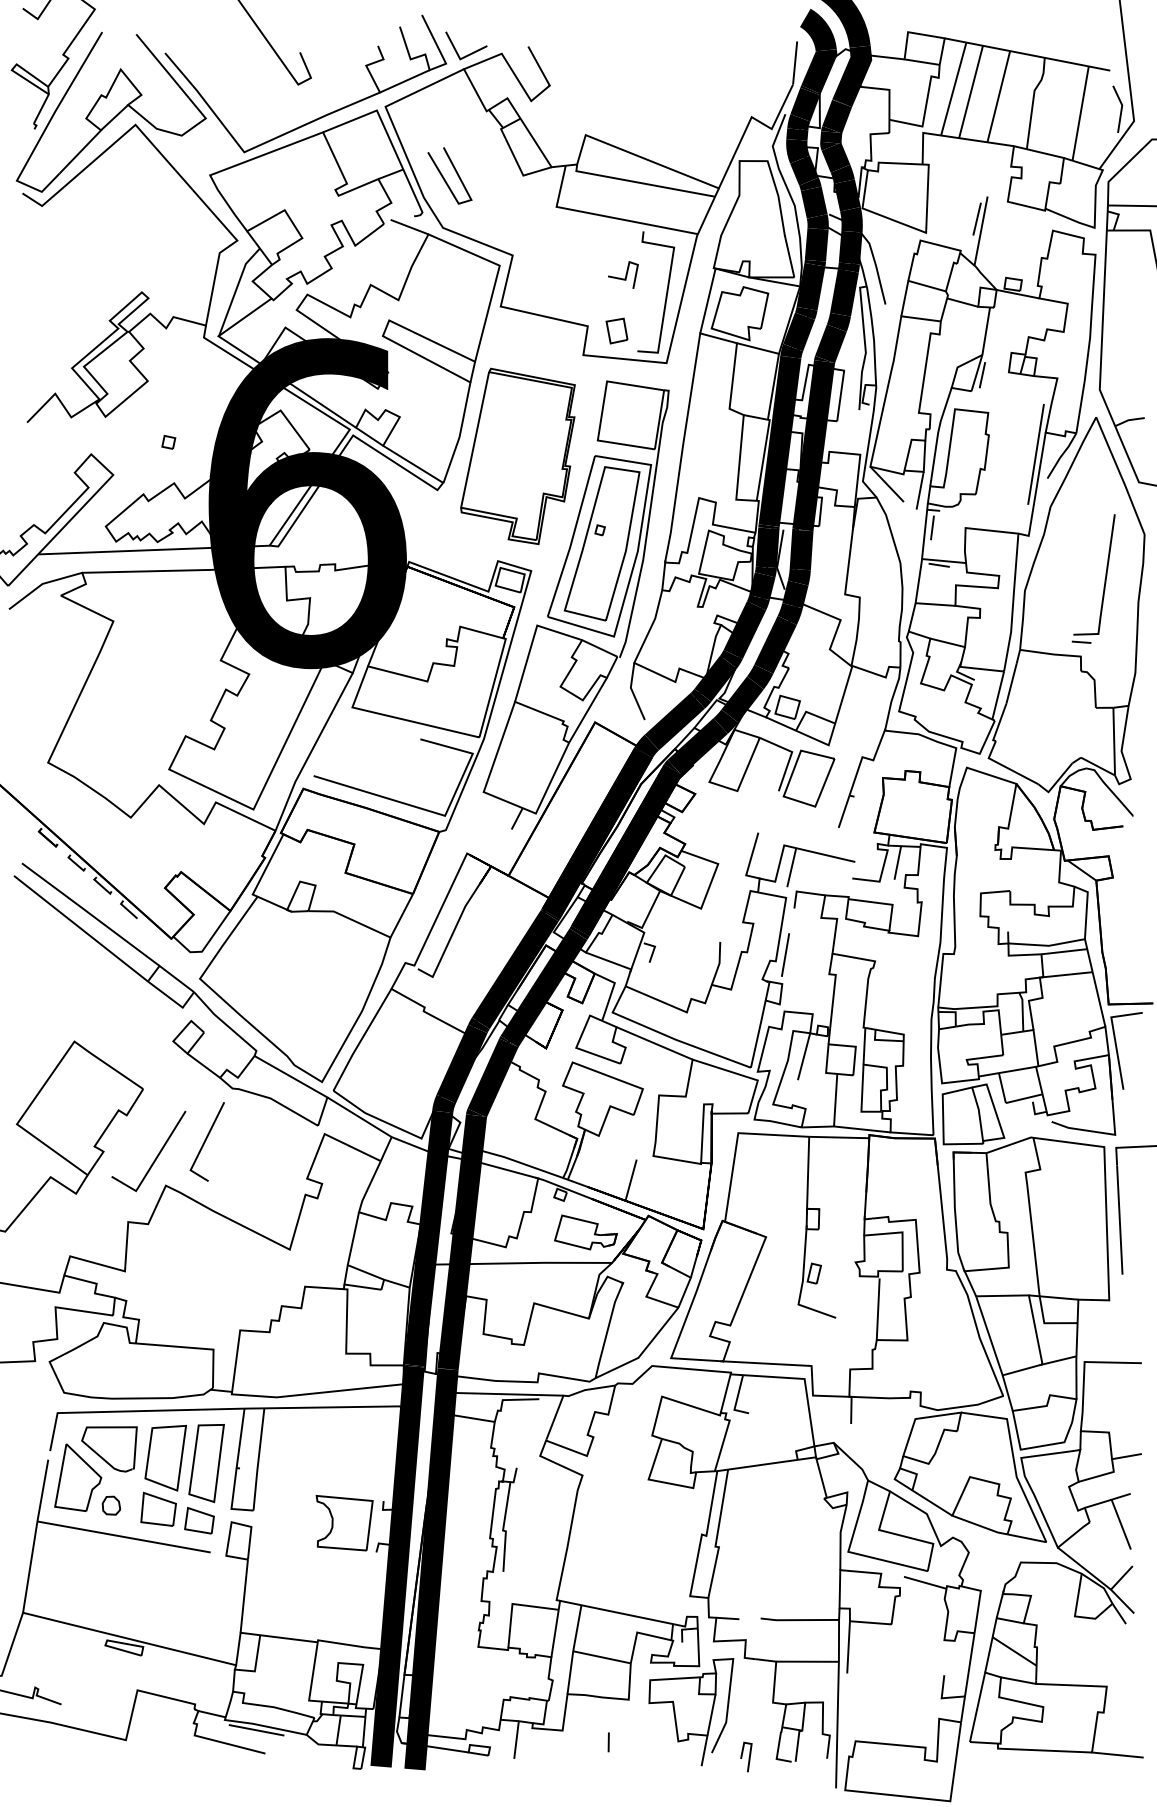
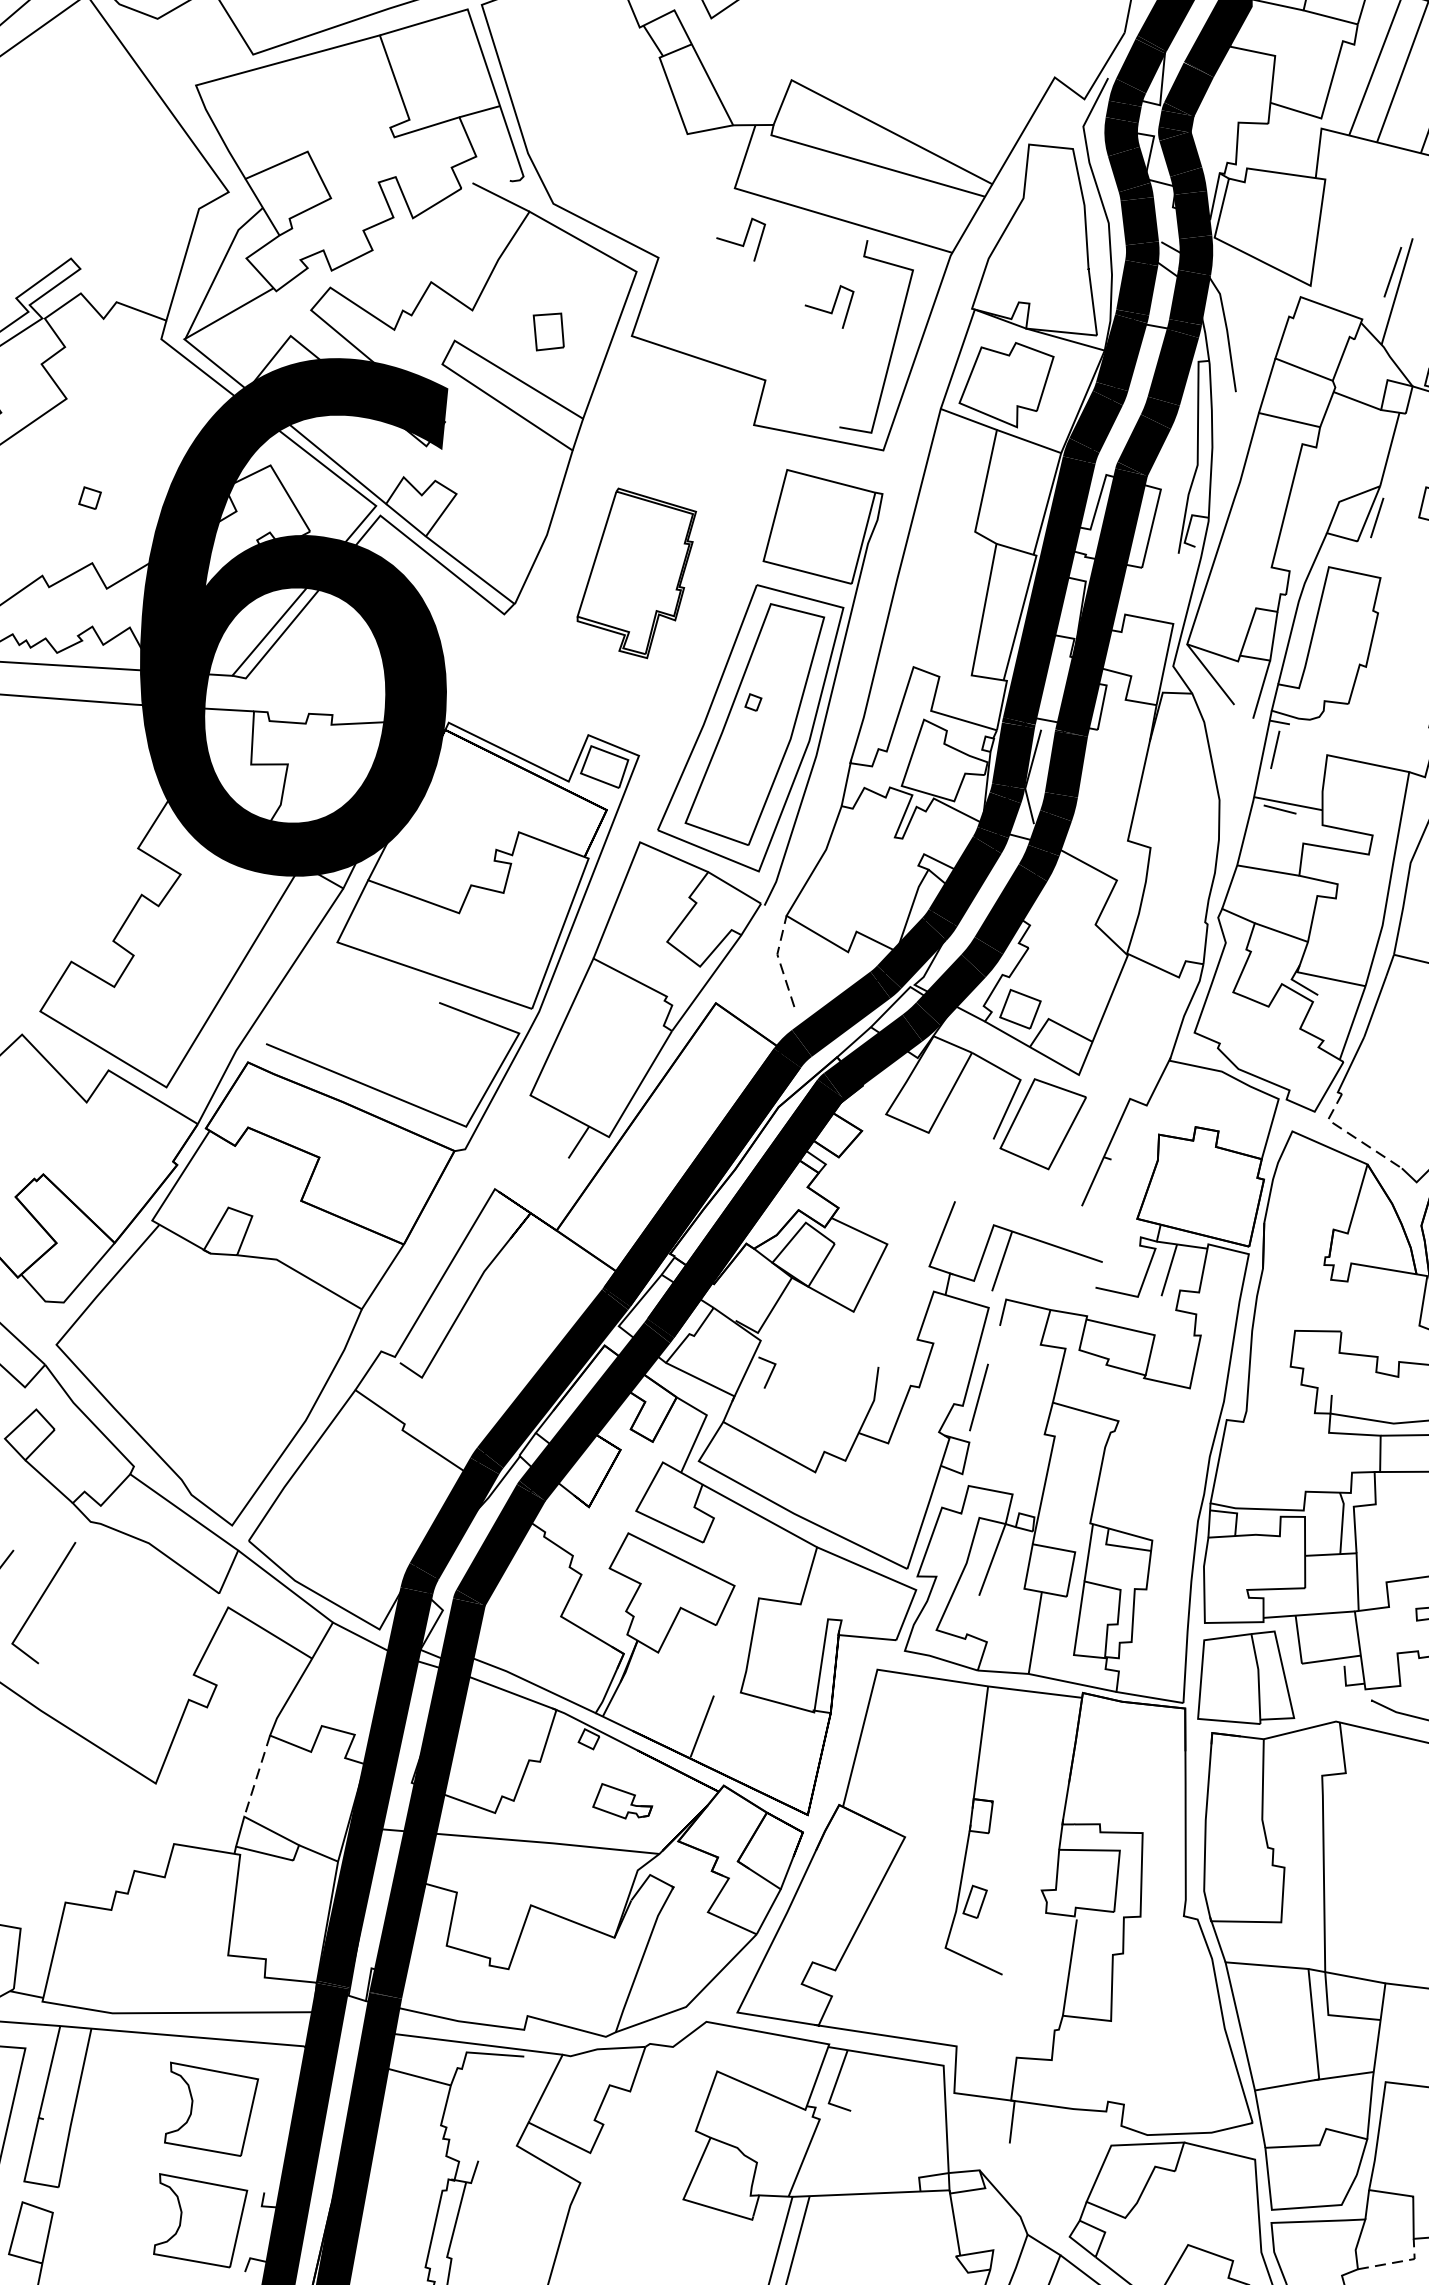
line: (444, 177) -> (563, 124), removed
line: (565, 237) -> (744, 237), added
part: (616, 330) -> (548, 330), moved
part: (517, 455) -> (635, 572), size x0.6
line: (632, 691) -> (779, 960), solid -> dashed
line: (1005, 766) -> (1353, 1135), solid -> dashed
part: (585, 1232) -> (622, 1802), size x0.6
line: (353, 1239) -> (257, 1777), solid -> dashed
part: (344, 1452) -> (210, 2110), added
line: (1103, 1474) -> (1397, 2261), solid -> dashed

